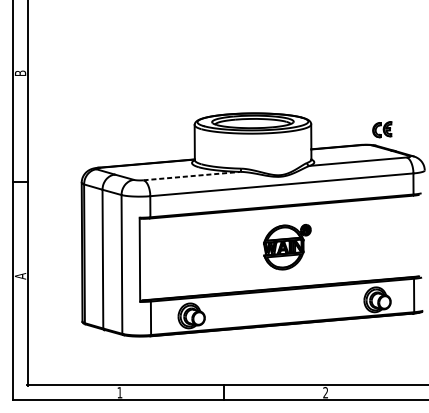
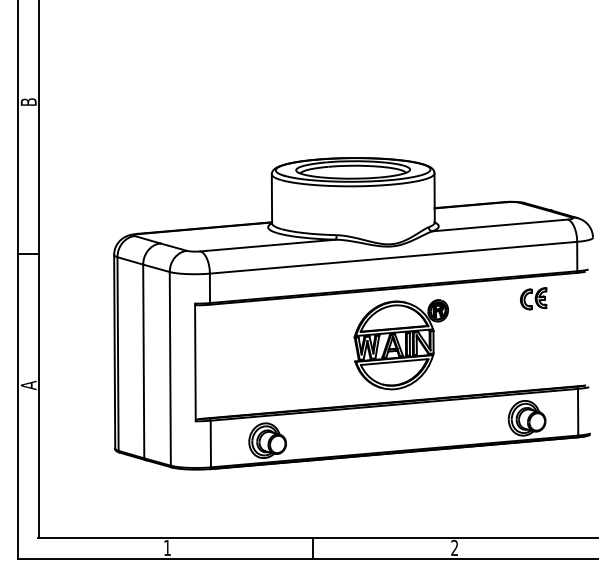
part: (382, 129) -> (533, 298), moved
line: (192, 176) -> (268, 245), dashed -> solid
part: (286, 246) -> (400, 344), size x1.43

